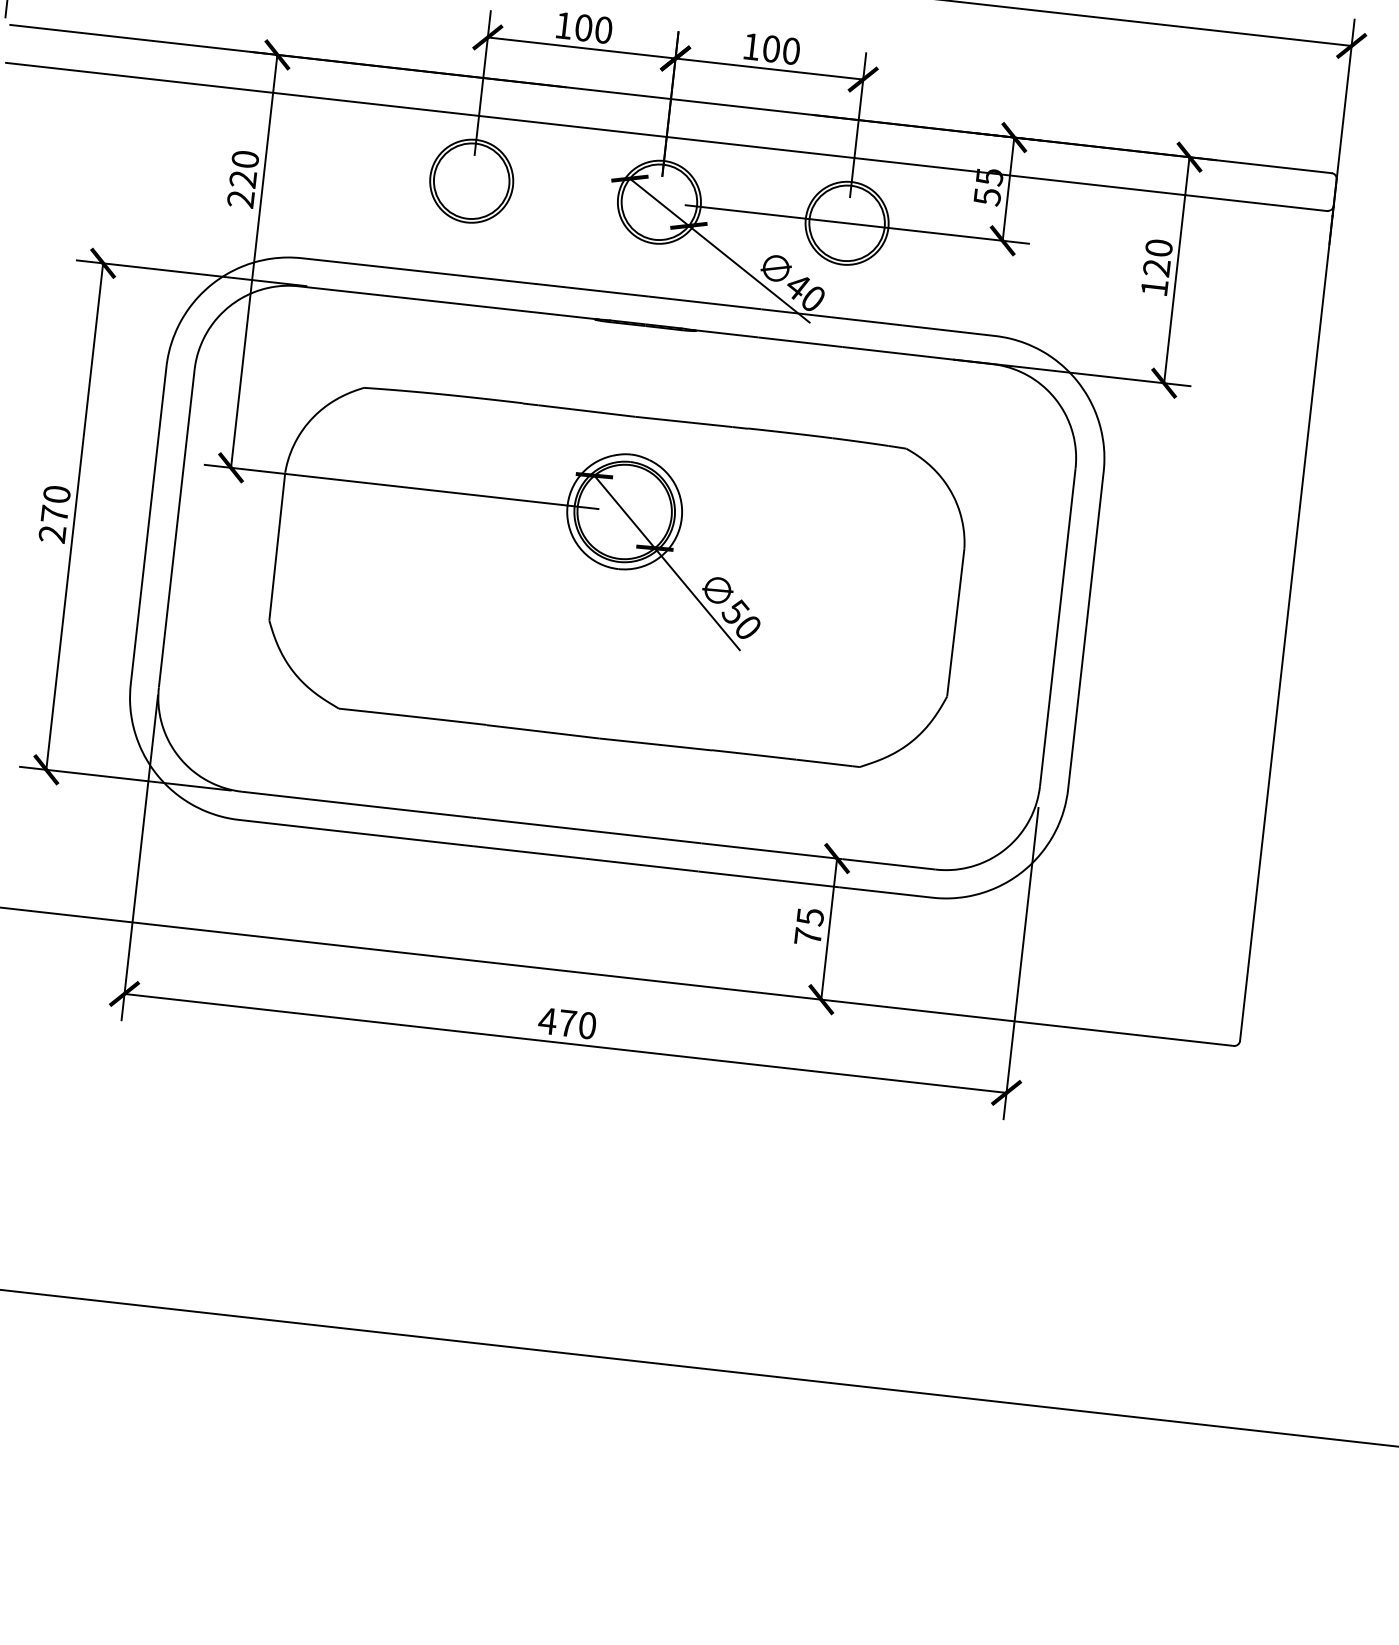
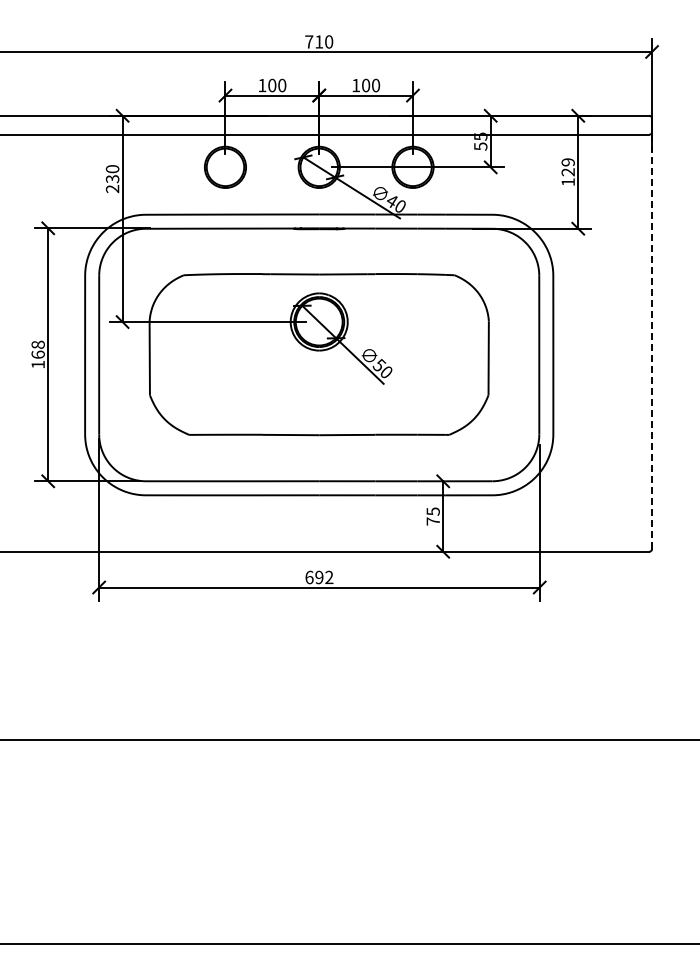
text: (242, 180) -> (112, 179), 220 -> 230
text: (1157, 248) -> (567, 162), 120 -> 129
text: (53, 513) -> (37, 354), 270 -> 168
line: (1287, 627) -> (652, 342), solid -> dashed
text: (567, 1023) -> (319, 577), 470 -> 692

